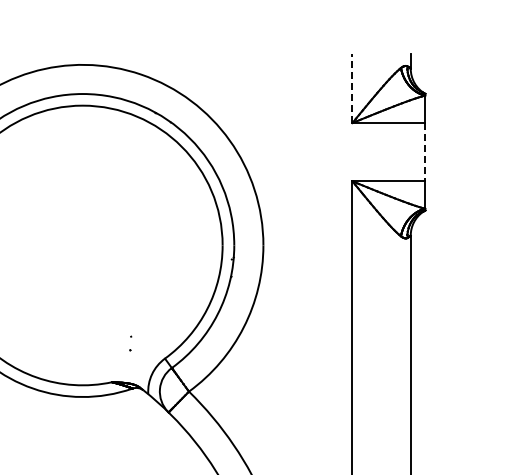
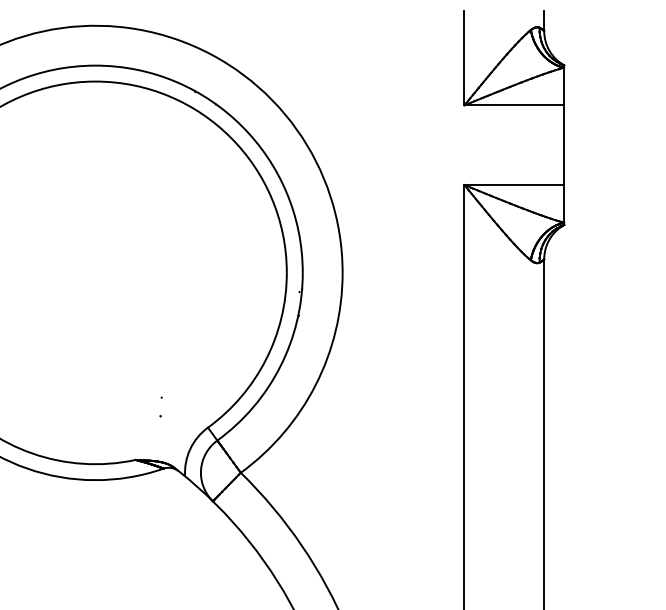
line: (352, 88) -> (464, 58), dashed -> solid
line: (425, 152) -> (564, 145), dashed -> solid

